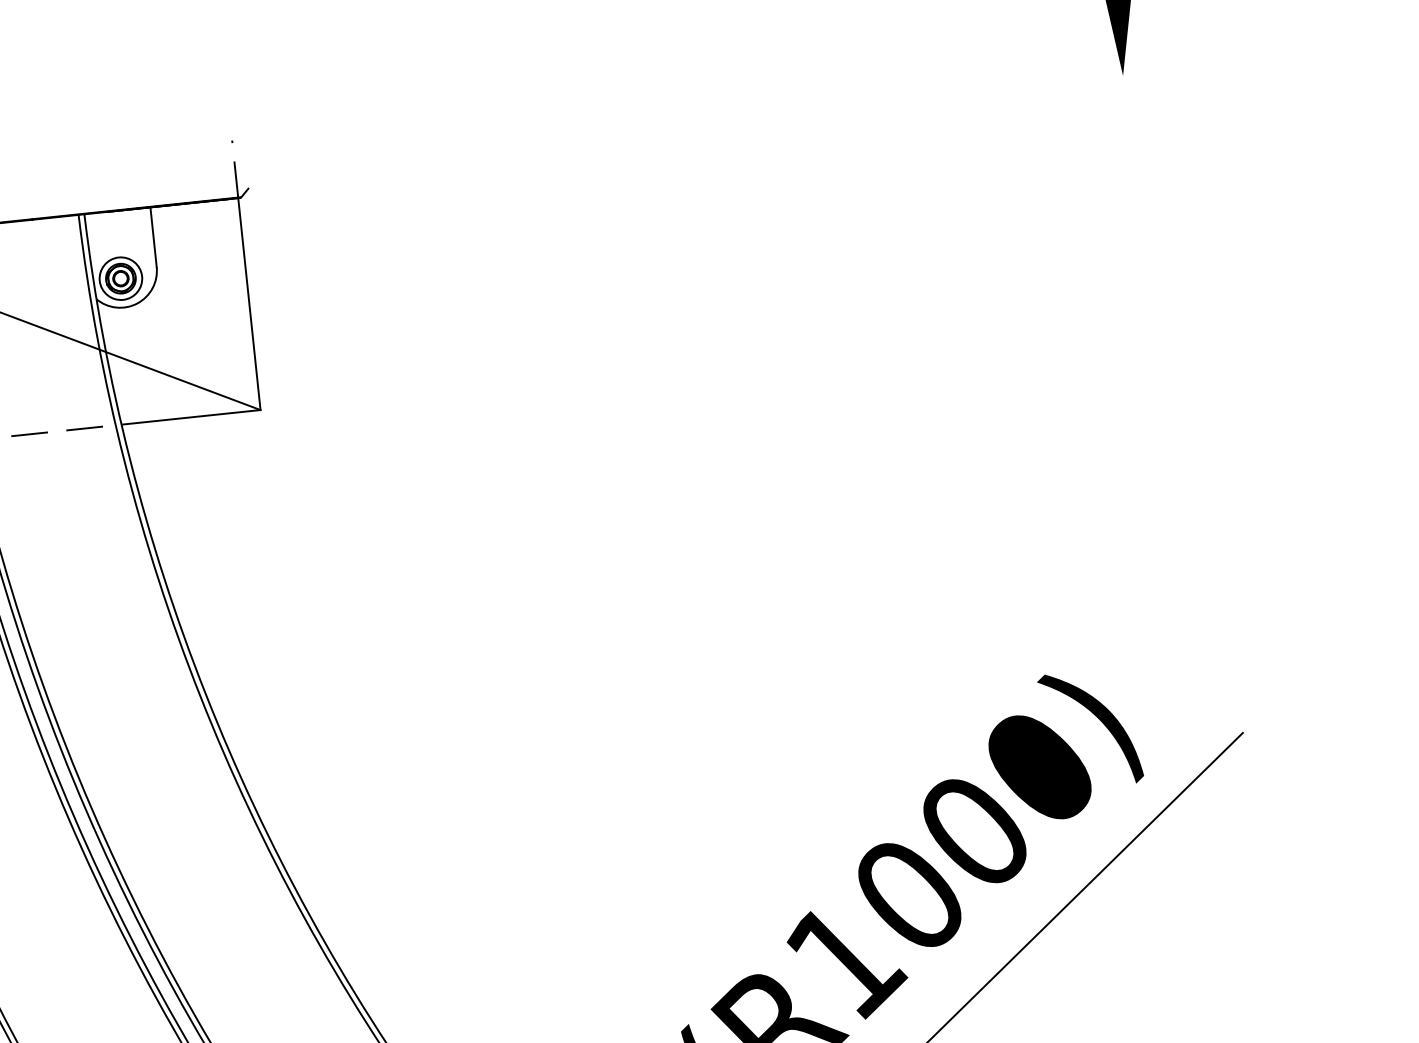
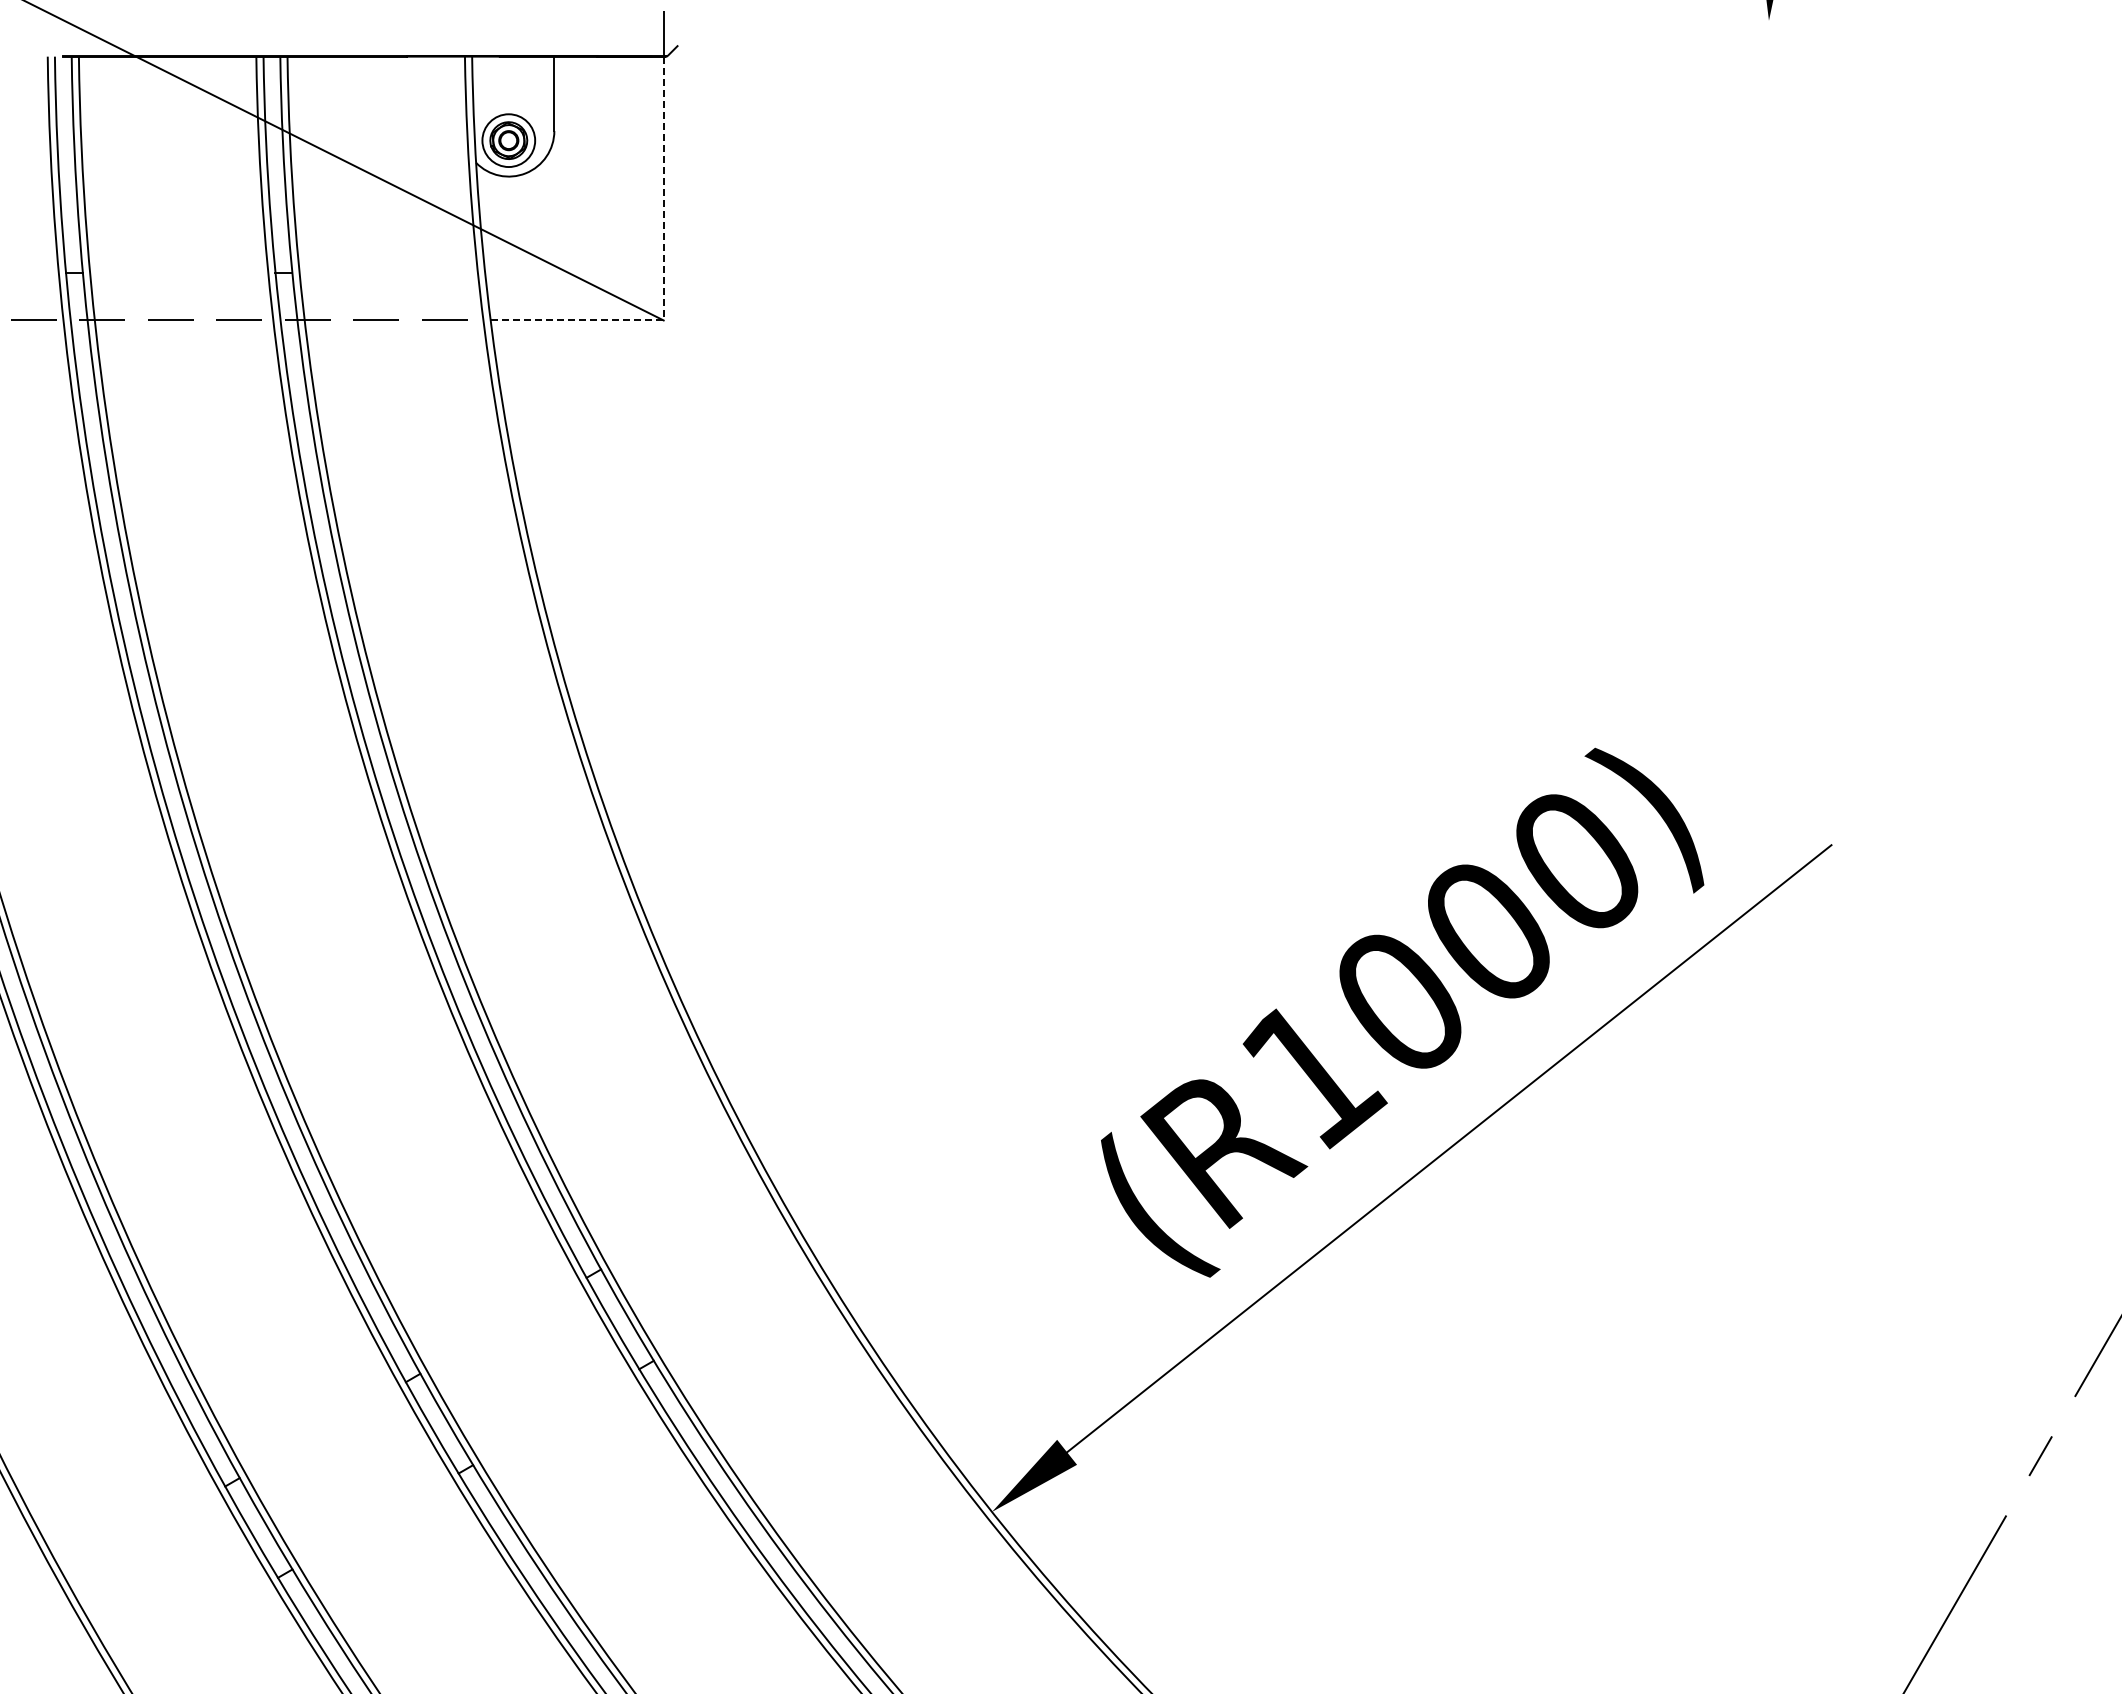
line: (256, 373) -> (663, 275), solid -> dashed

